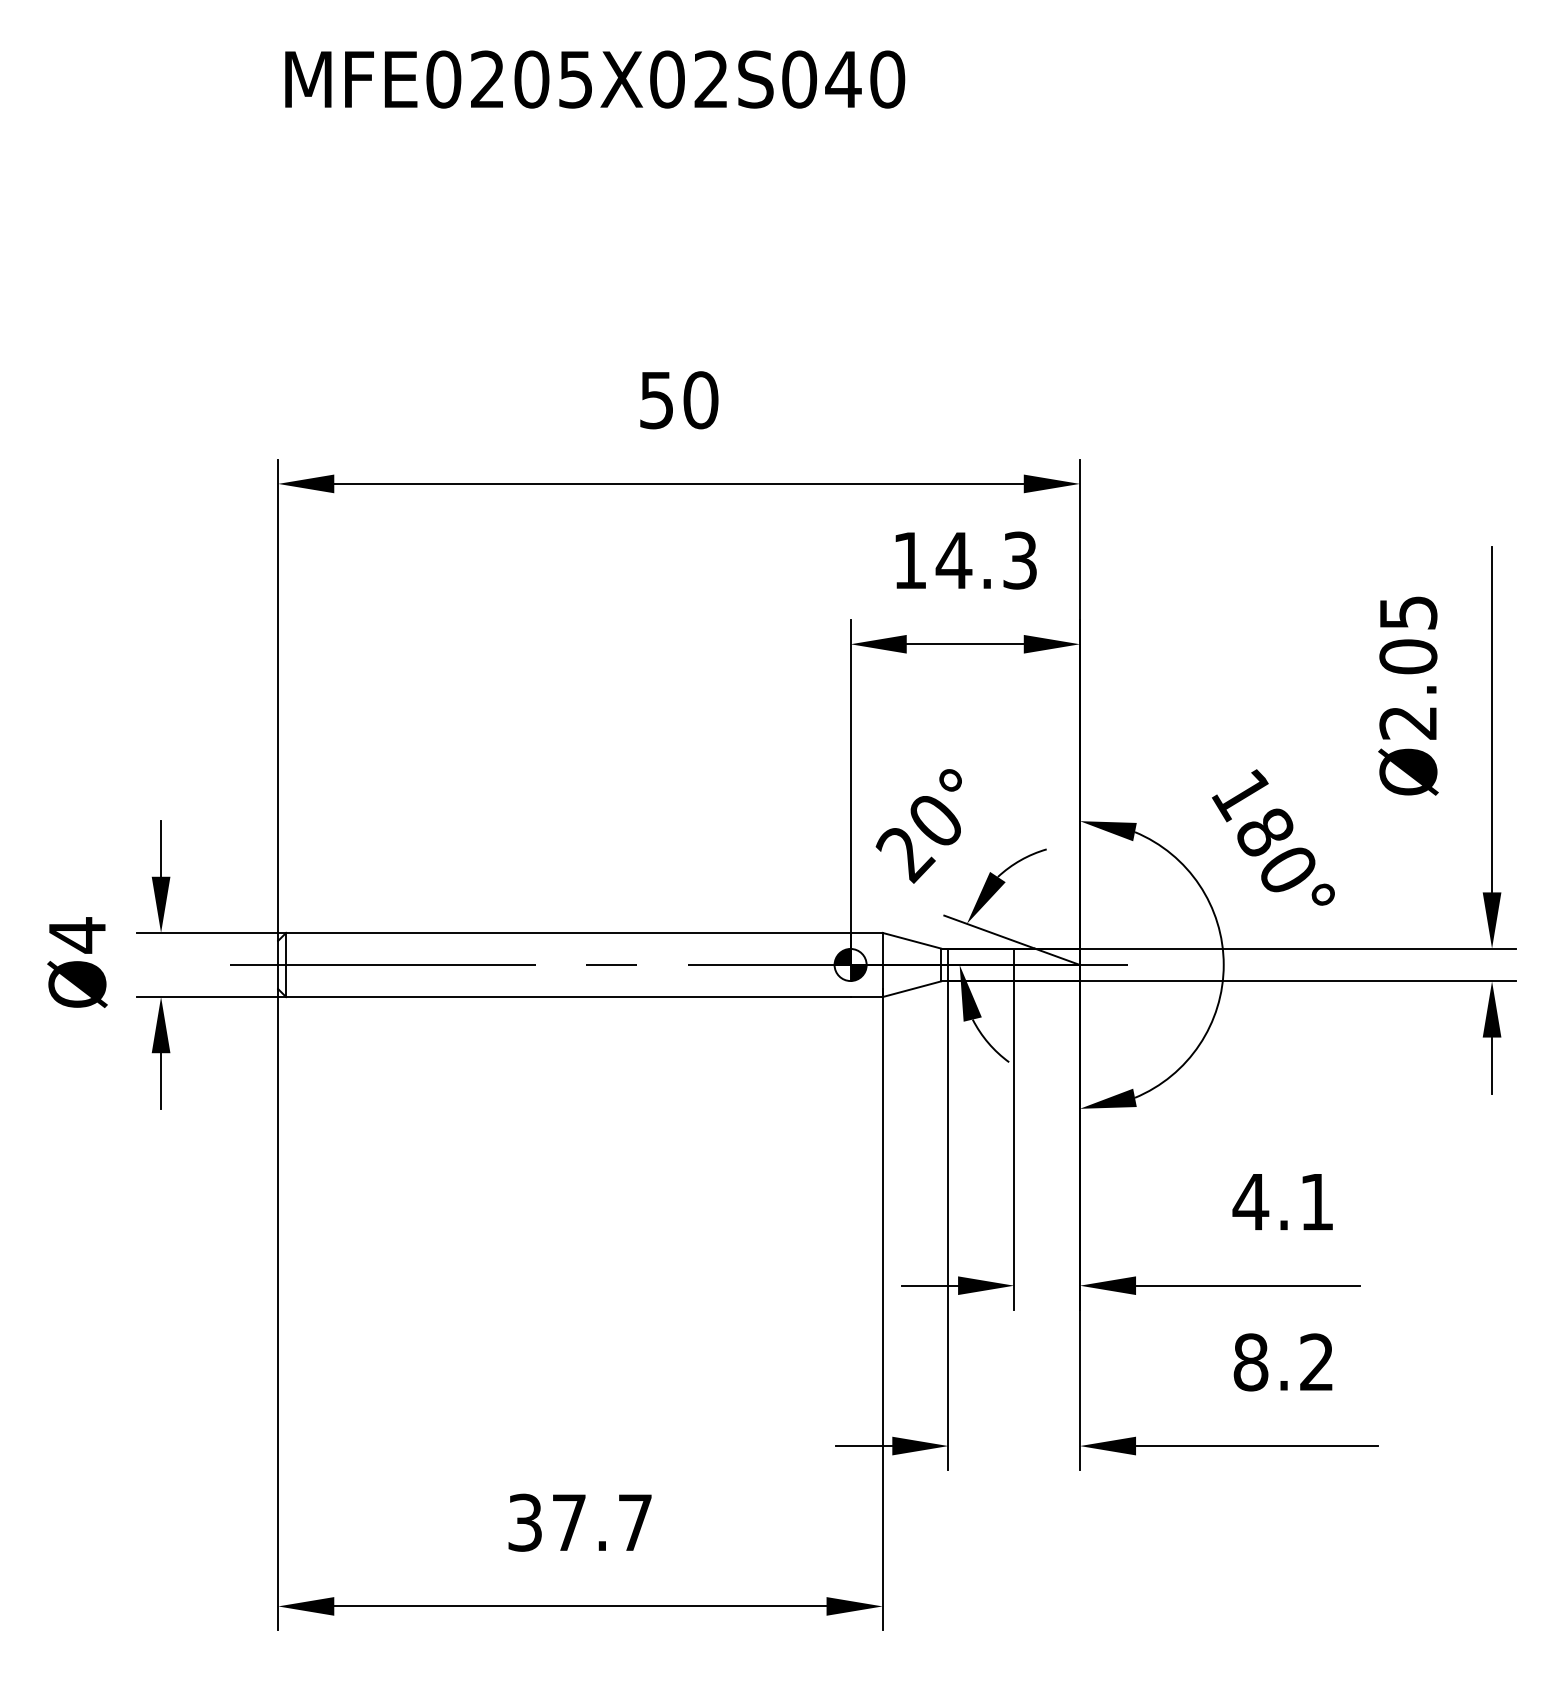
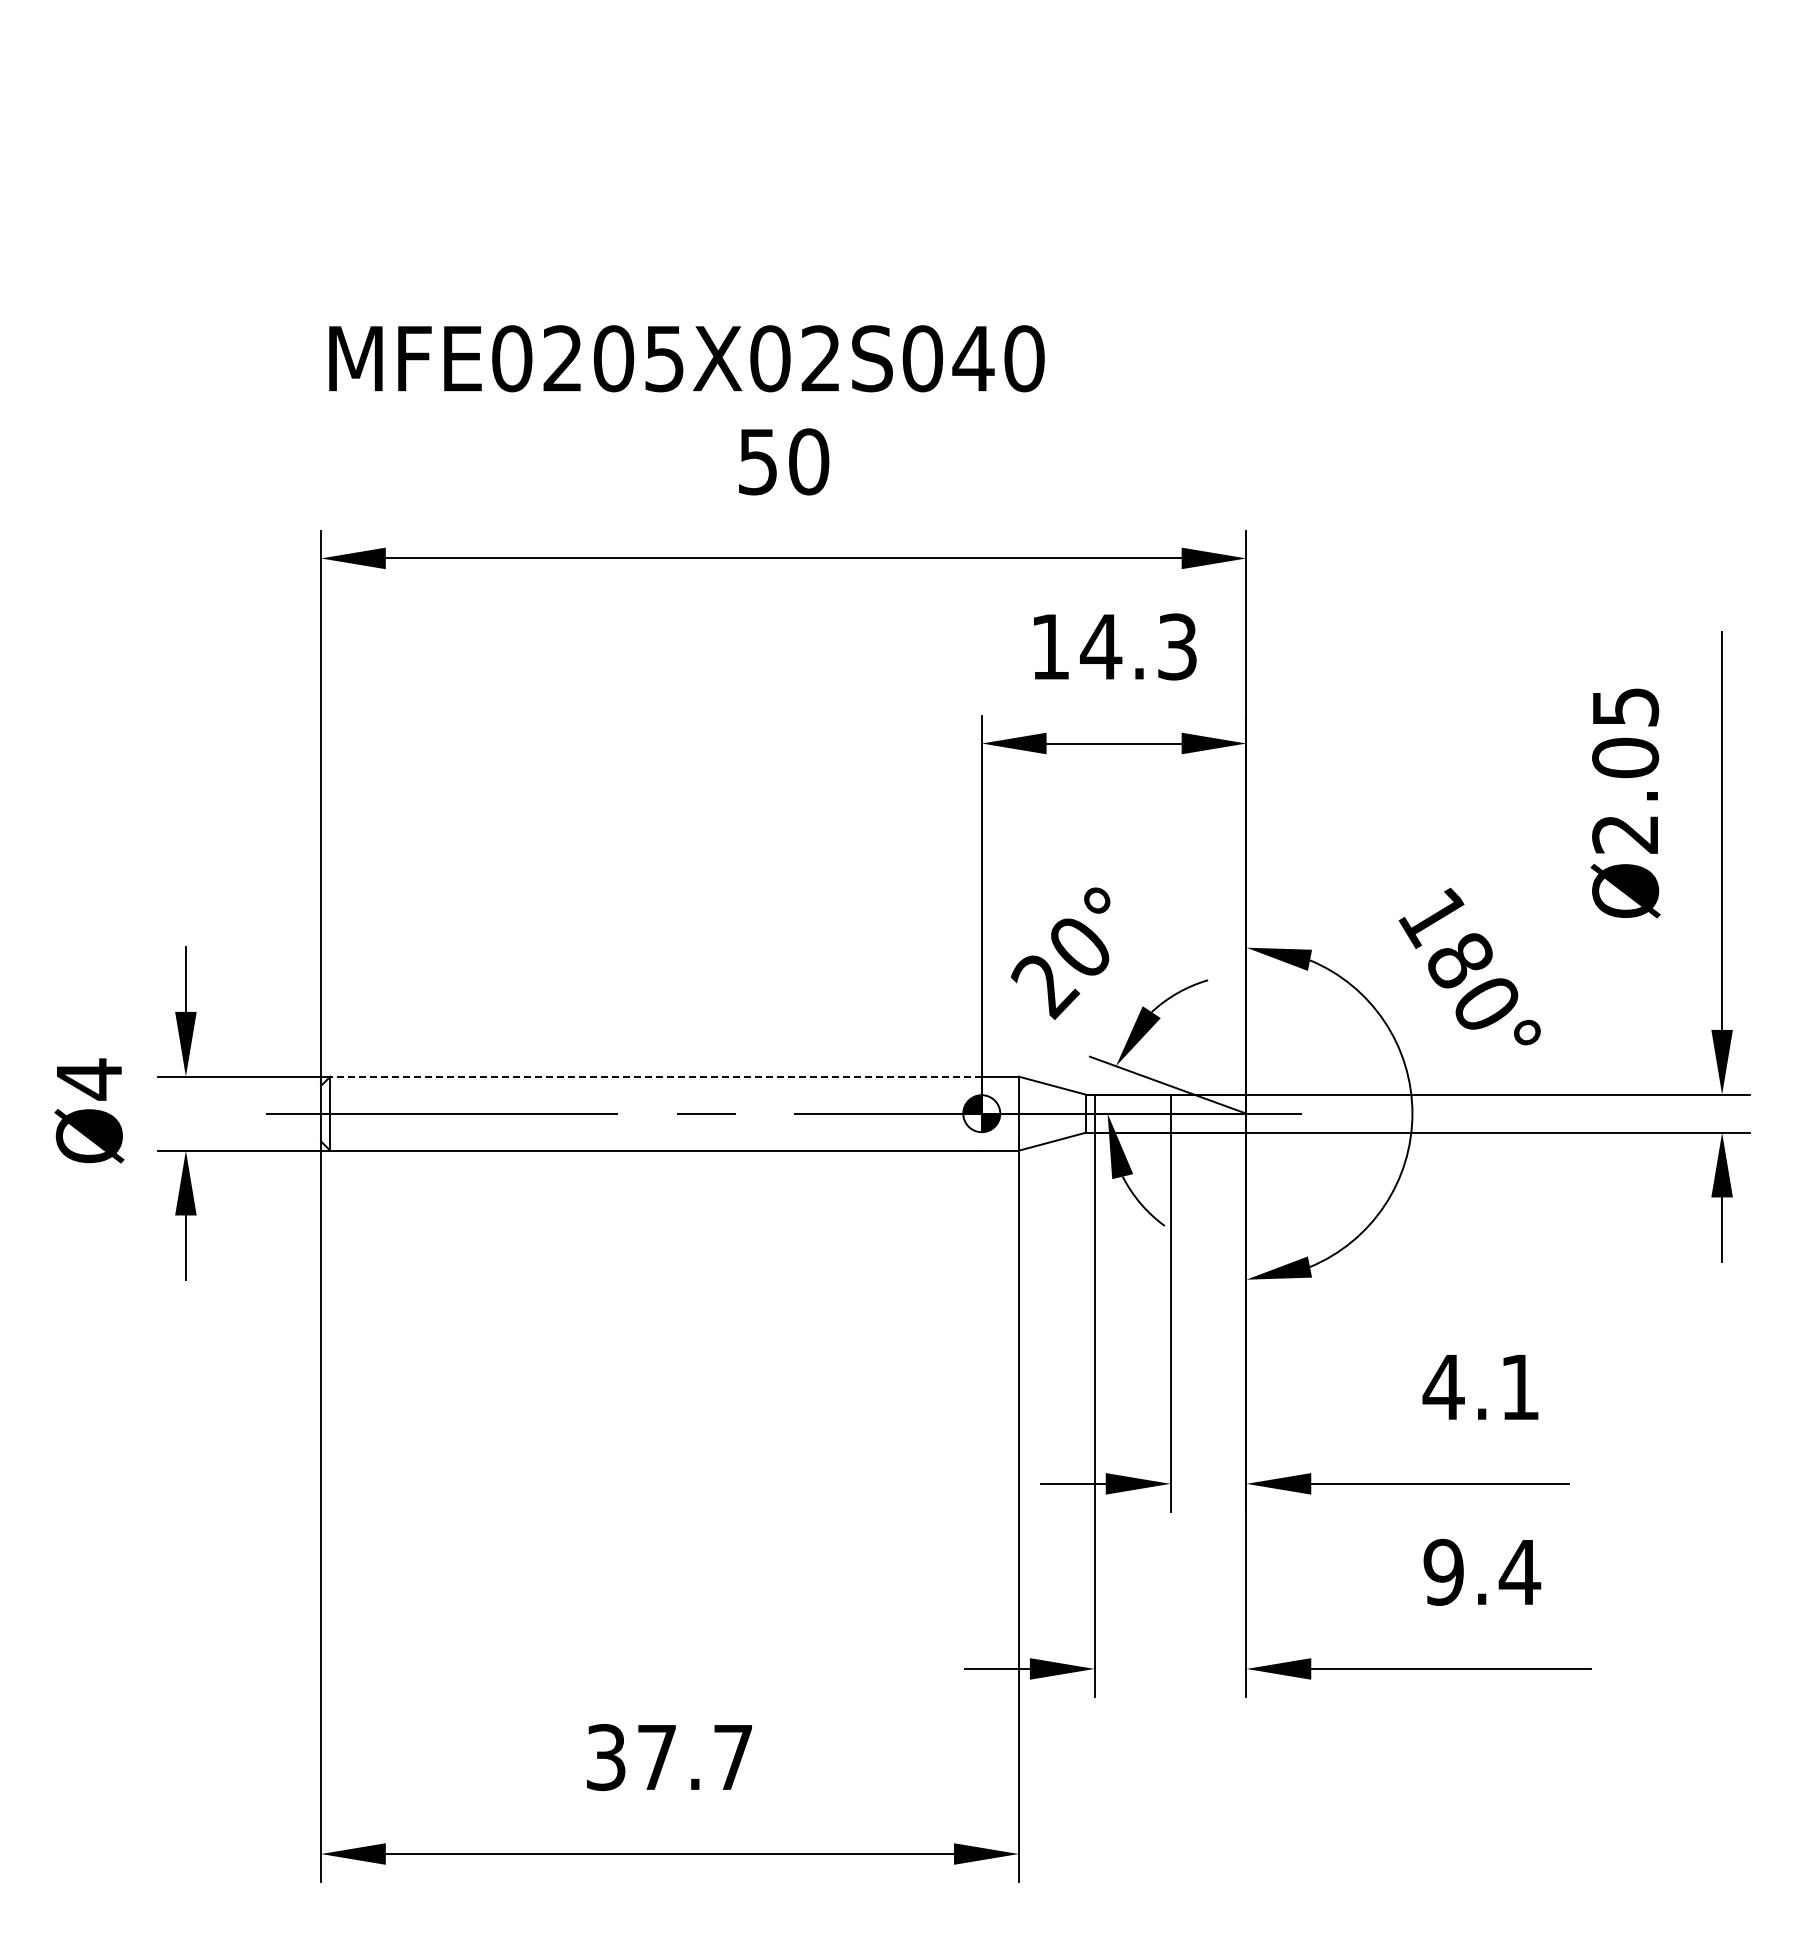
text: (594, 79) -> (686, 358), moved
line: (568, 932) -> (656, 1076), solid -> dashed
text: (1284, 1361) -> (1482, 1571), 8.2 -> 9.4

